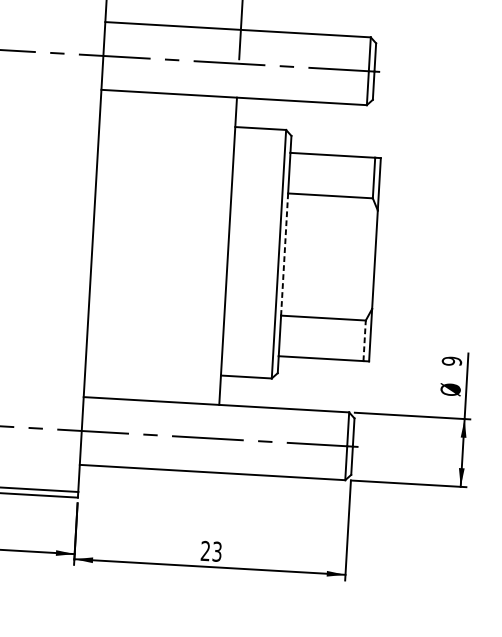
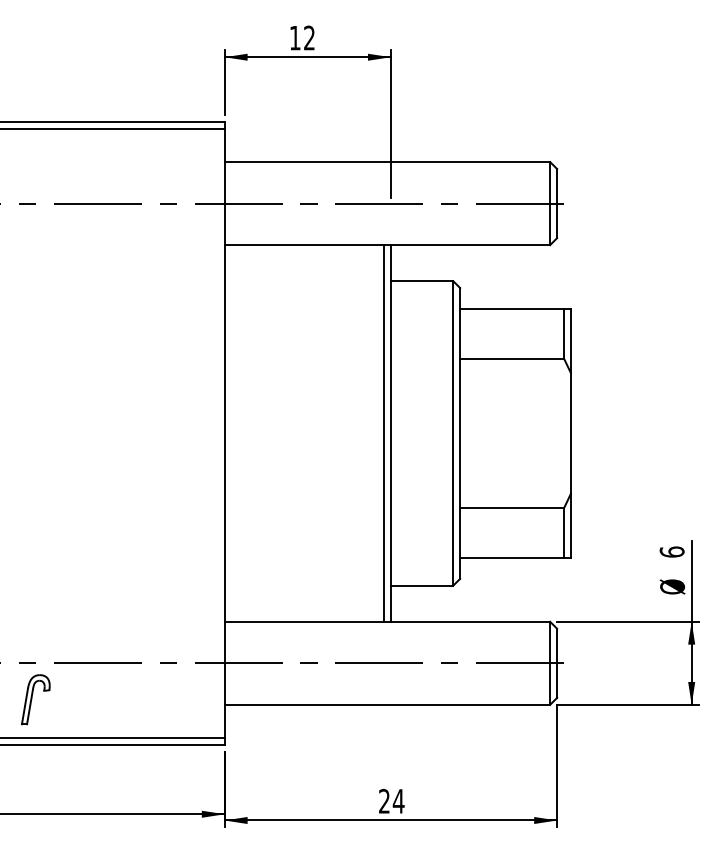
line: (222, 250) -> (383, 433), added
line: (284, 254) -> (460, 433), dashed -> solid
line: (364, 341) -> (563, 533), dashed -> solid
text: (451, 360) -> (671, 551), 9 -> 6
text: (217, 551) -> (398, 800), 23 -> 24

